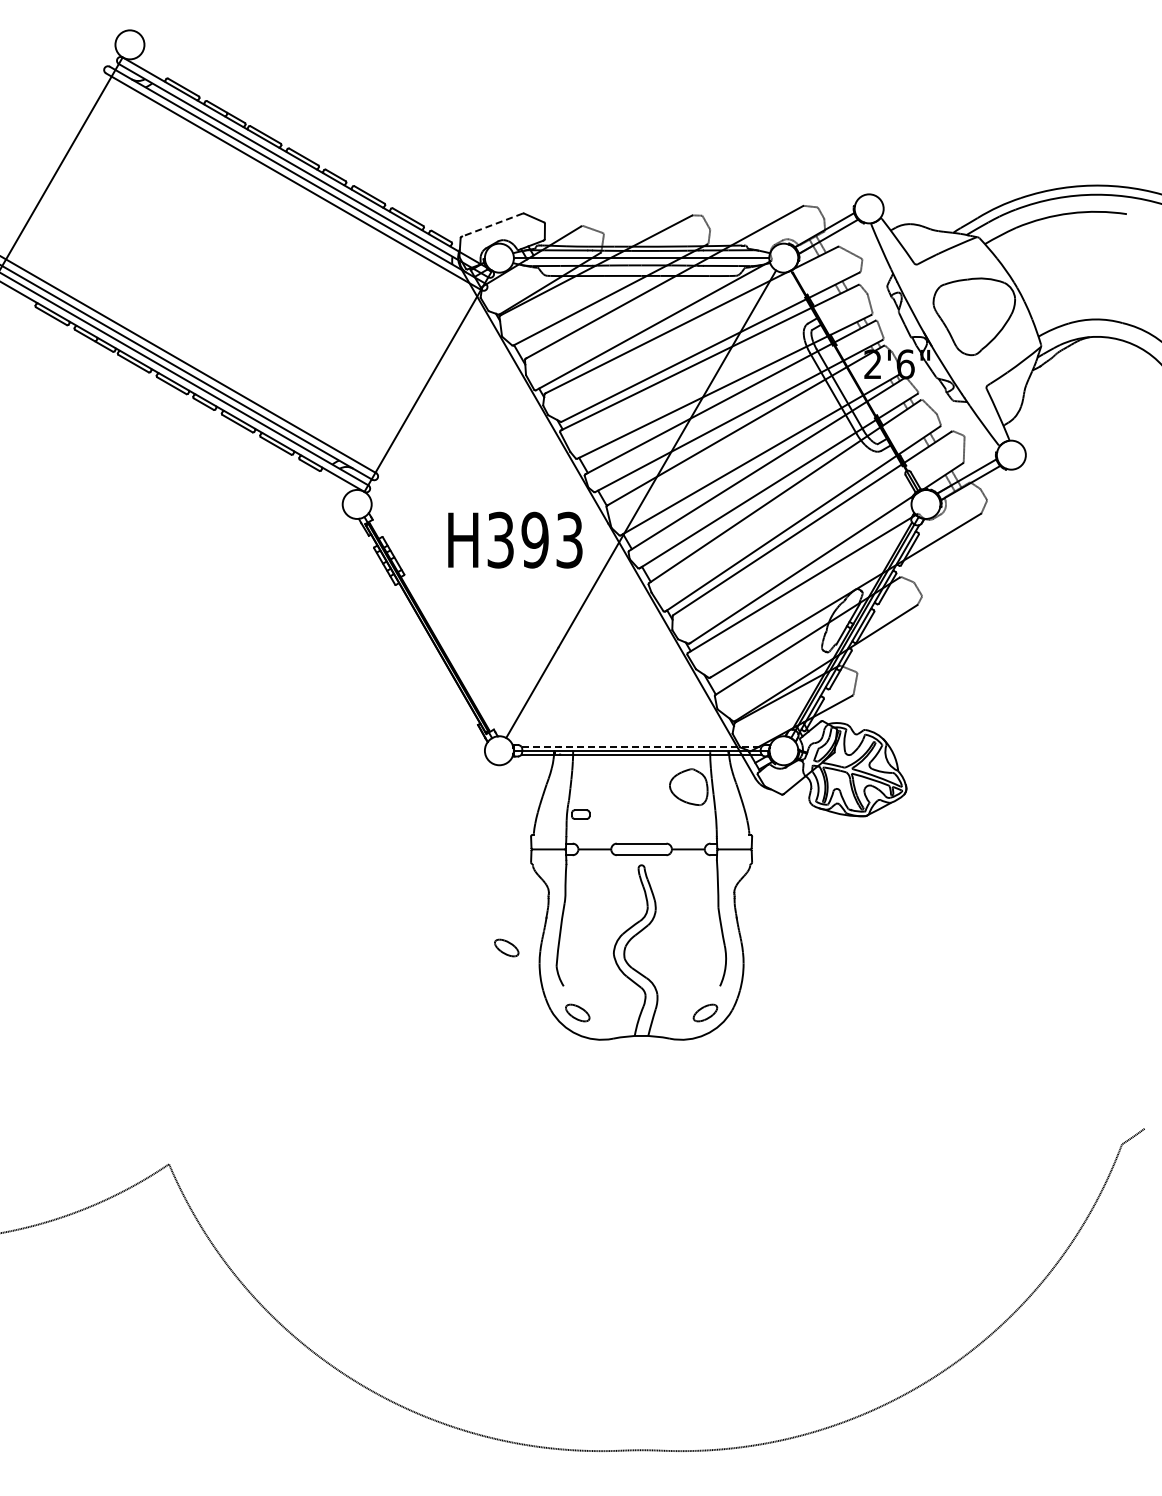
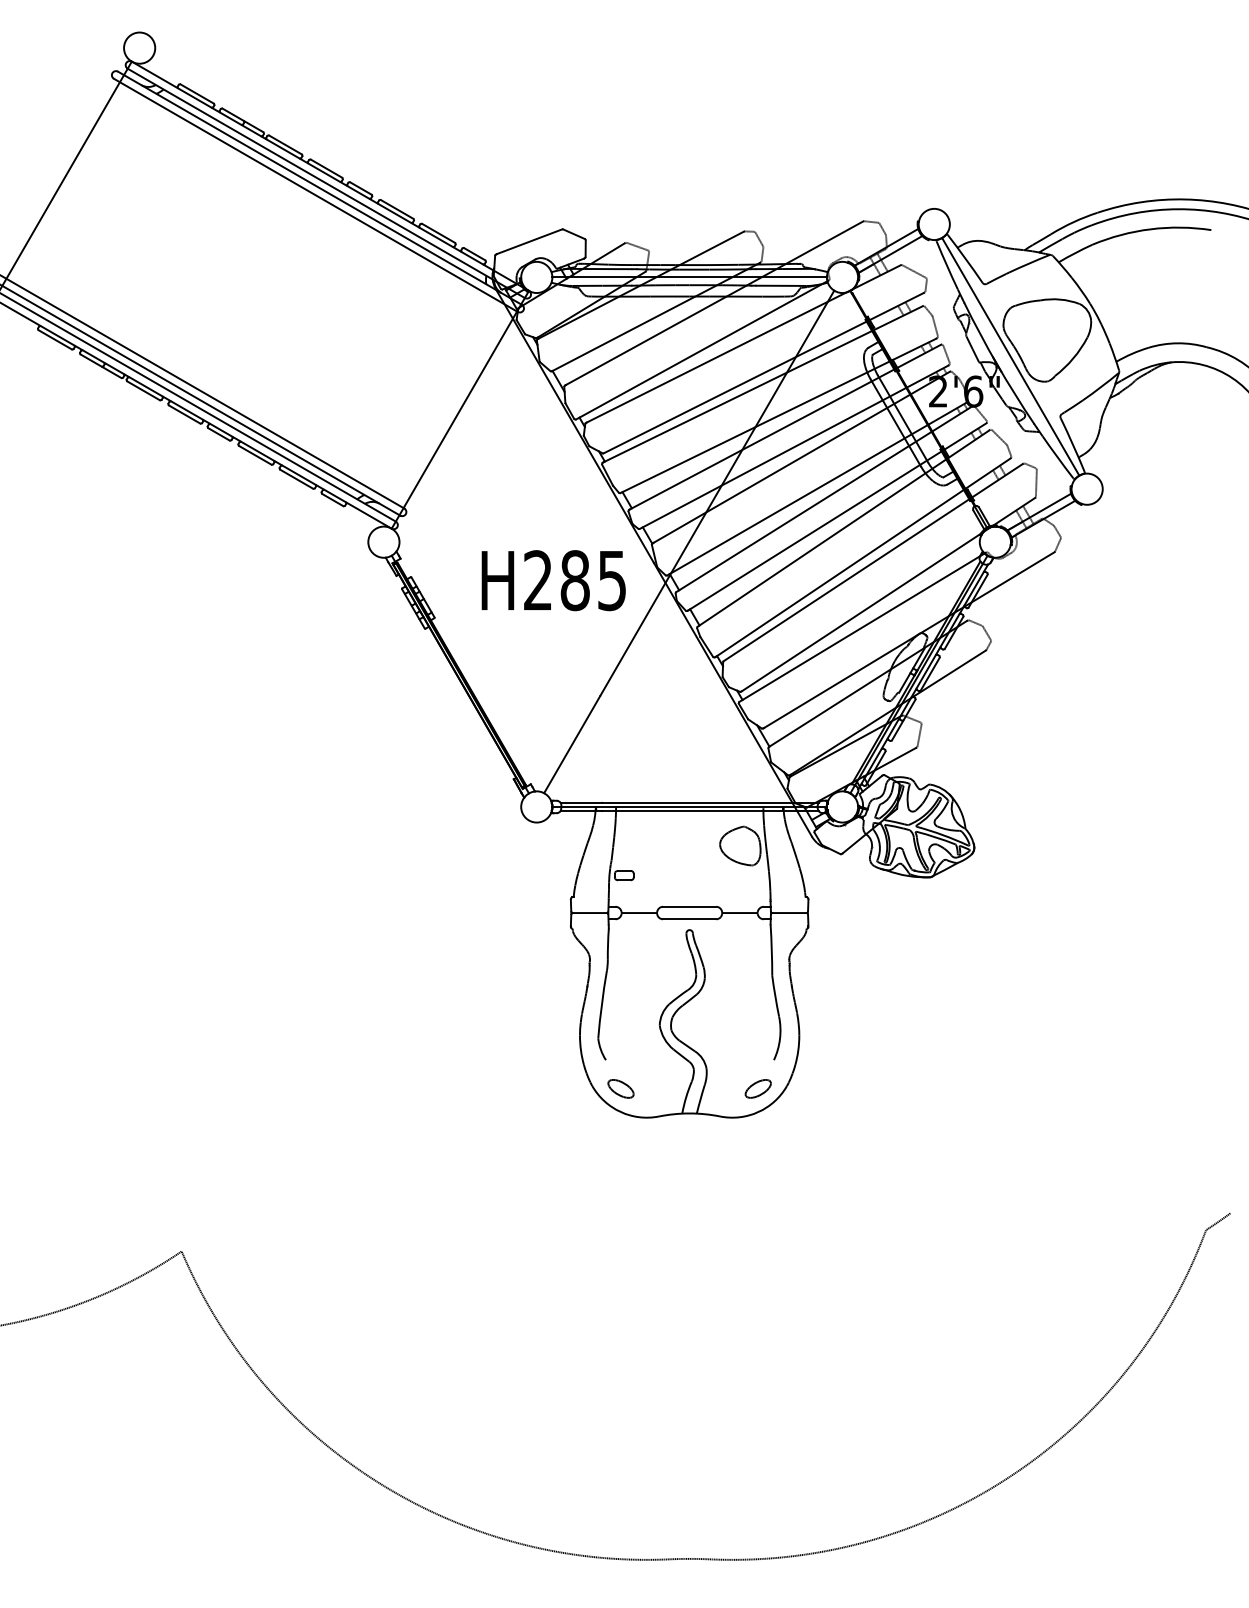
line: (492, 225) -> (529, 242), dashed -> solid
line: (940, 331) -> (1010, 356), added
text: (534, 539) -> (574, 579), H393 -> H285
line: (642, 746) -> (690, 802), dashed -> solid
part: (506, 947) -> (544, 1018), removed

